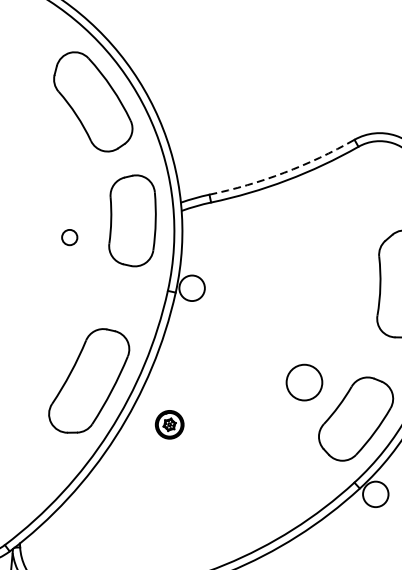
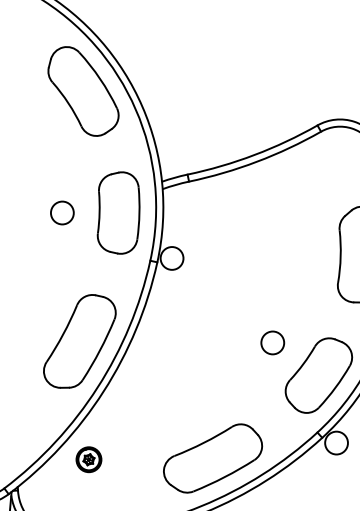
arc: (284, 173) -> (254, 155), dashed -> solid
part: (132, 220) -> (118, 212), moved
circle: (69, 236) -> (62, 212), size x1.67
circle: (304, 382) -> (272, 342), size x0.71
part: (169, 424) -> (88, 459), moved
part: (238, 511) -> (213, 458), added

